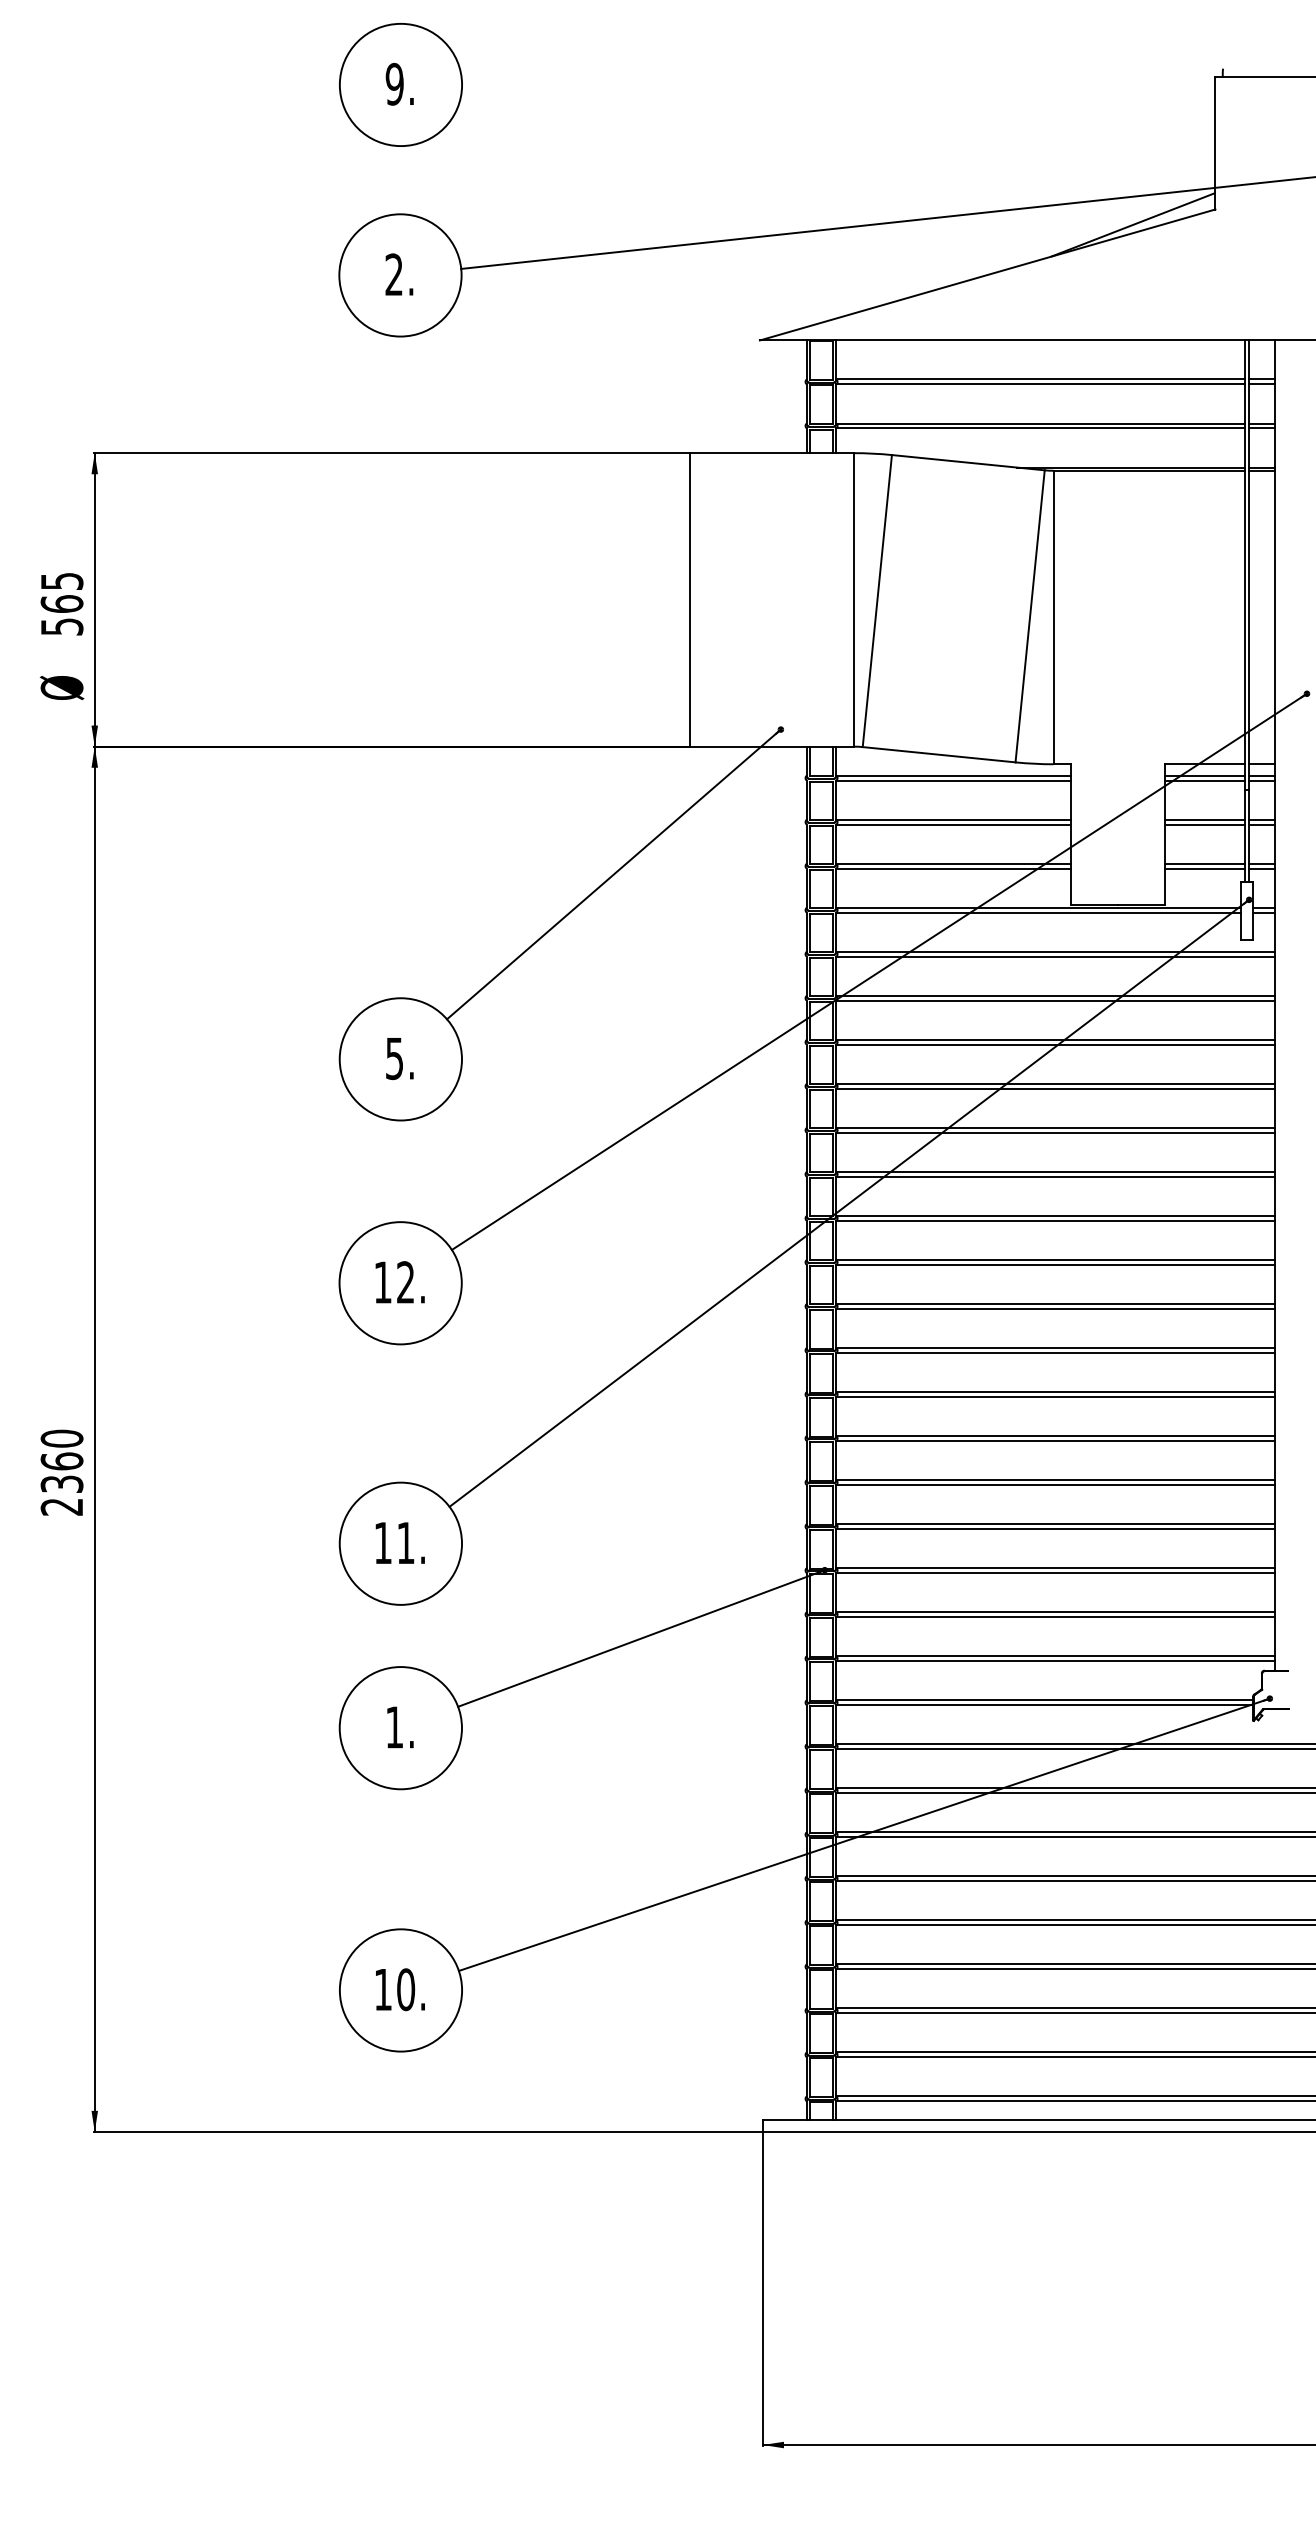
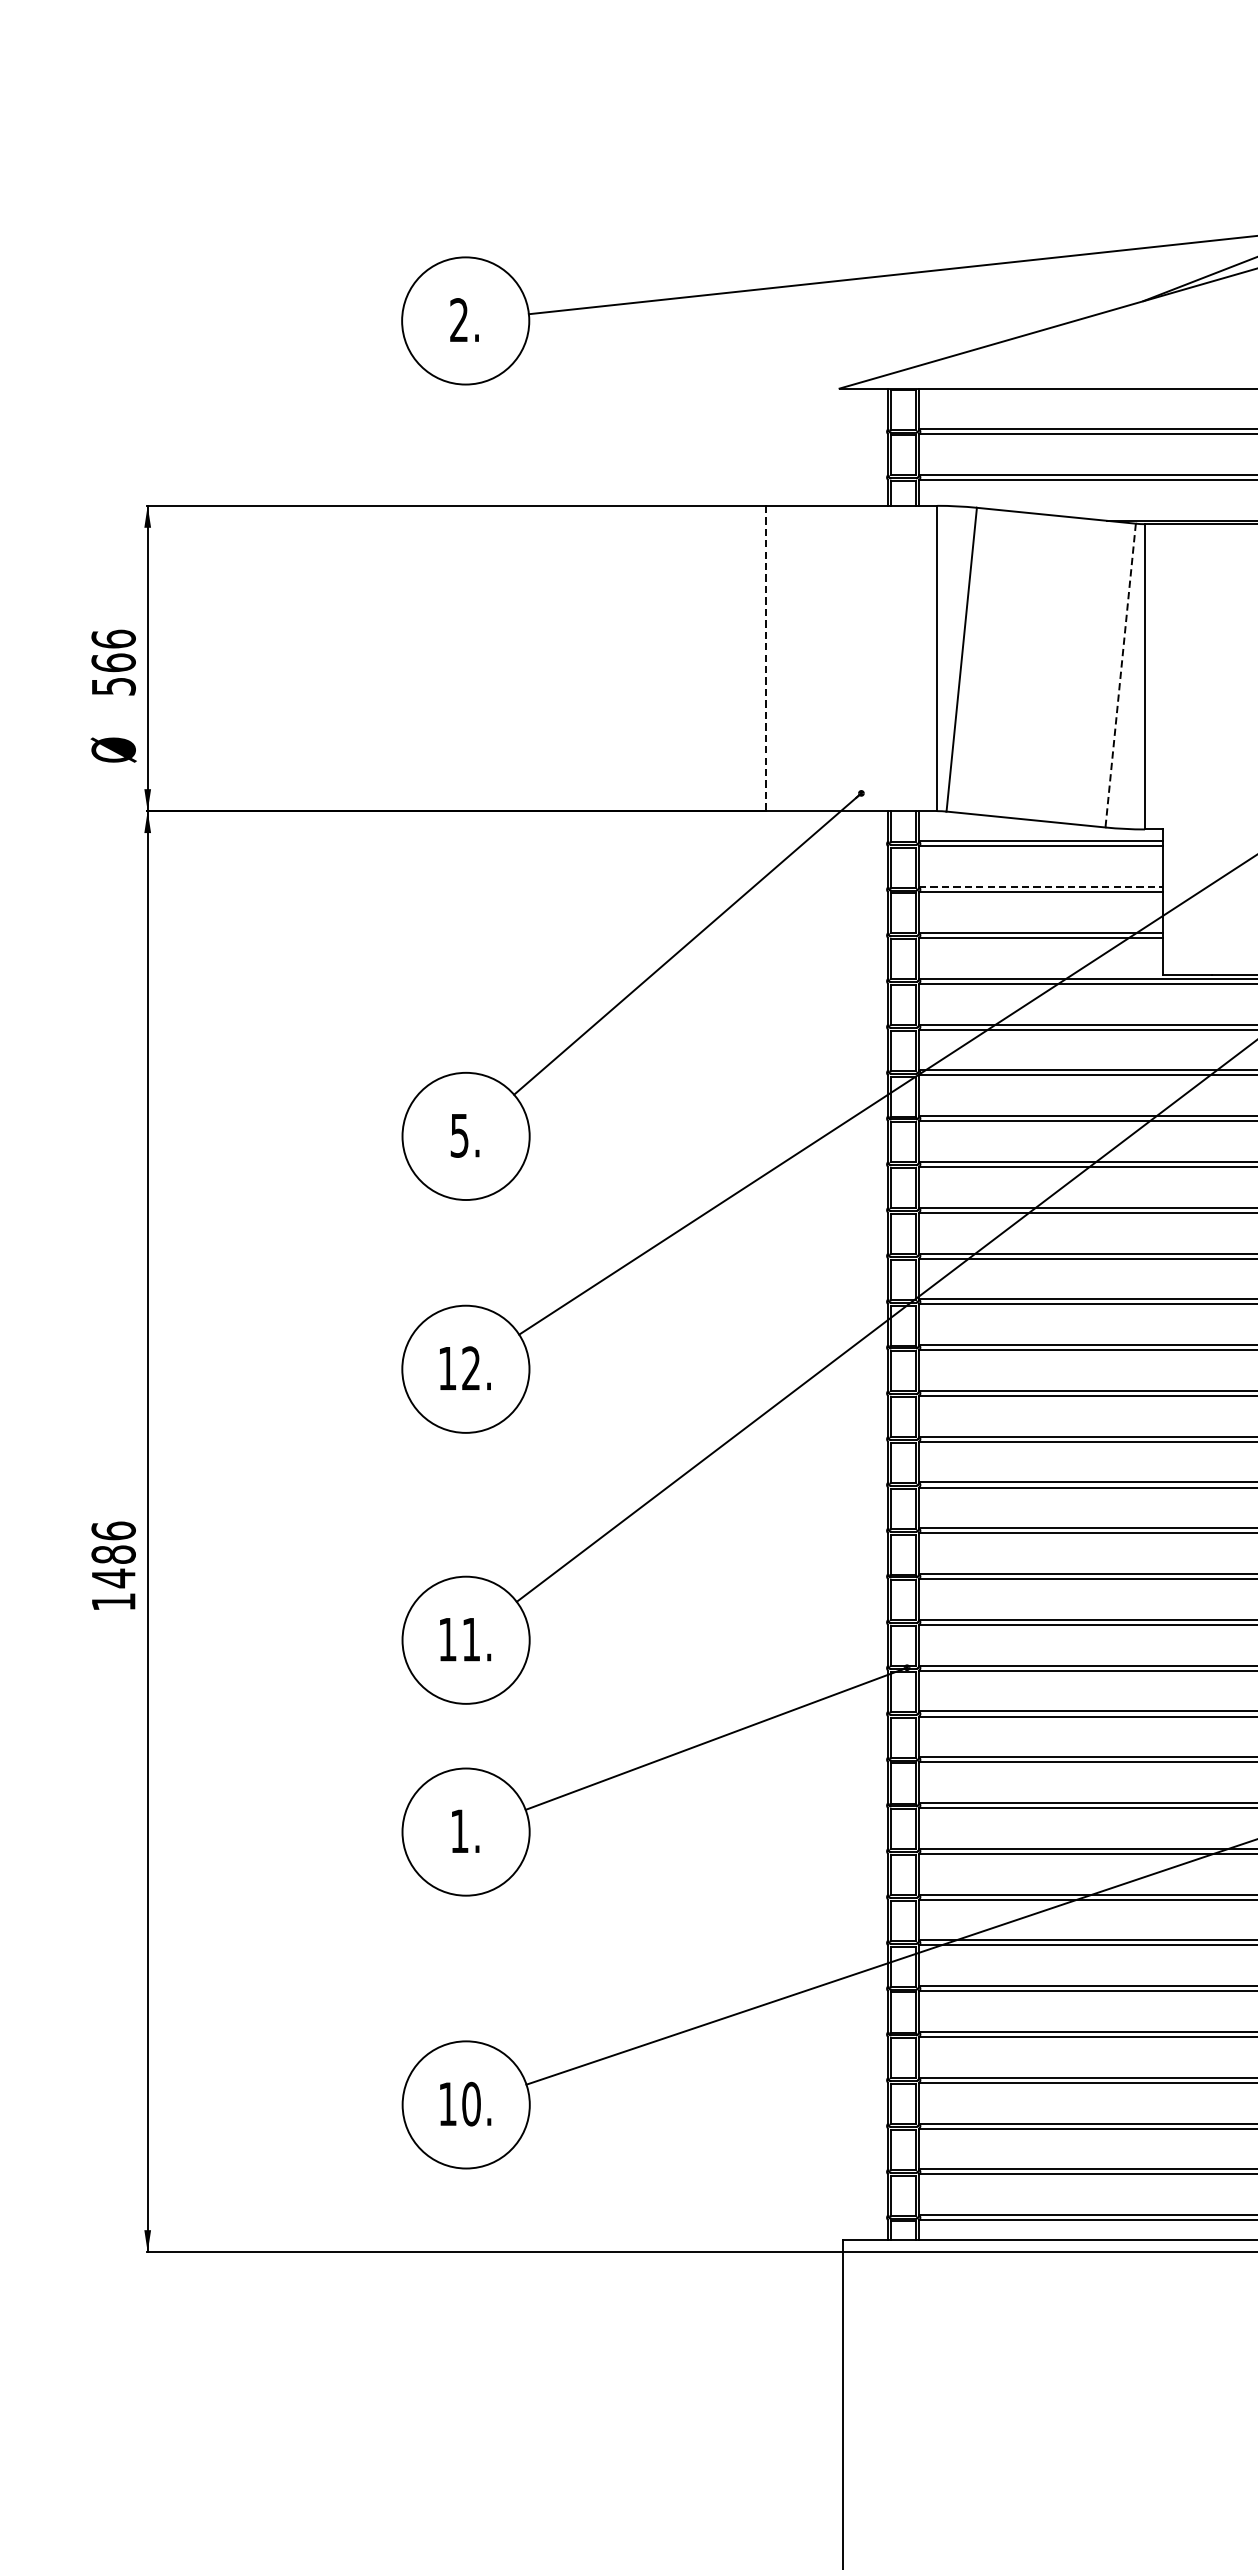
part: (400, 84) -> (465, 122), removed
text: (61, 581) -> (113, 639), 565 -> 566
line: (689, 599) -> (766, 658), solid -> dashed
line: (1030, 616) -> (1121, 675), solid -> dashed
line: (954, 819) -> (1042, 886), solid -> dashed
text: (61, 1472) -> (113, 1566), 2360 -> 1486

